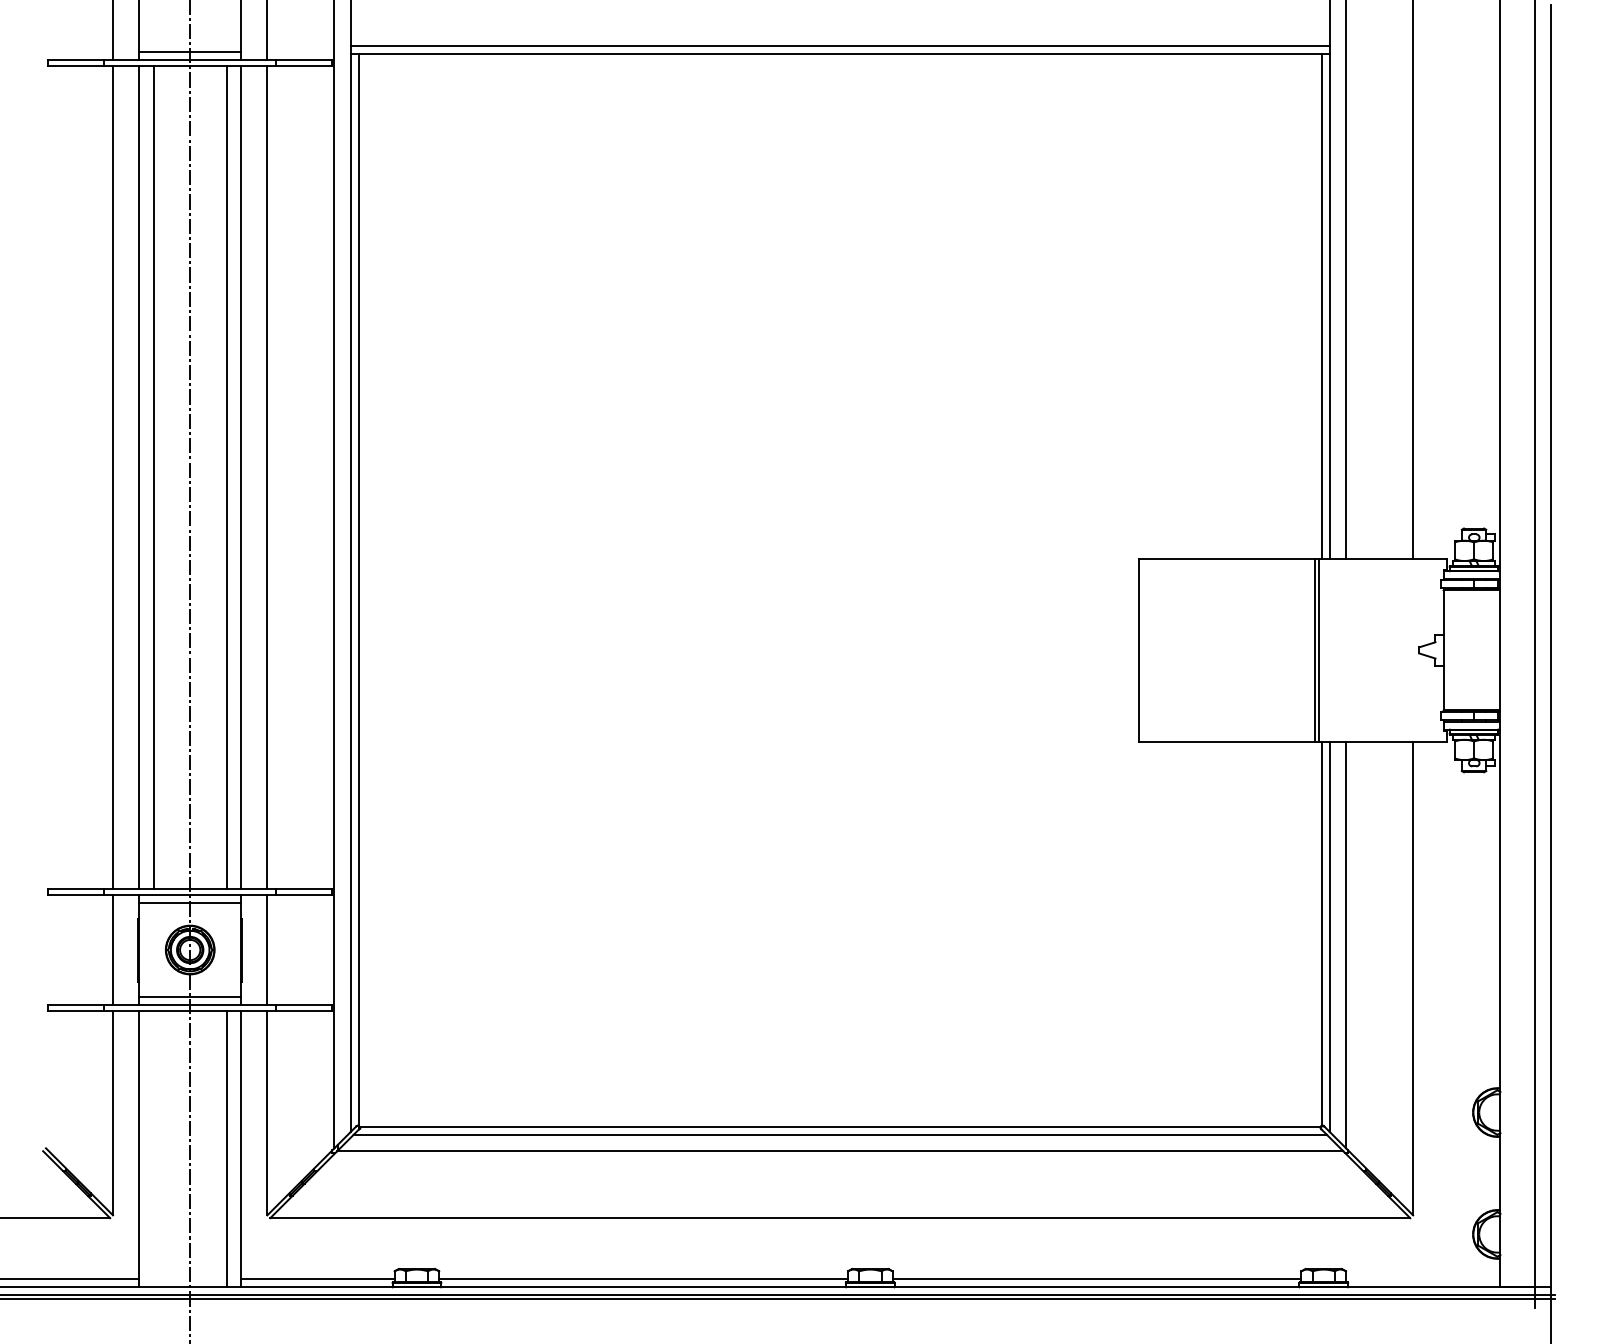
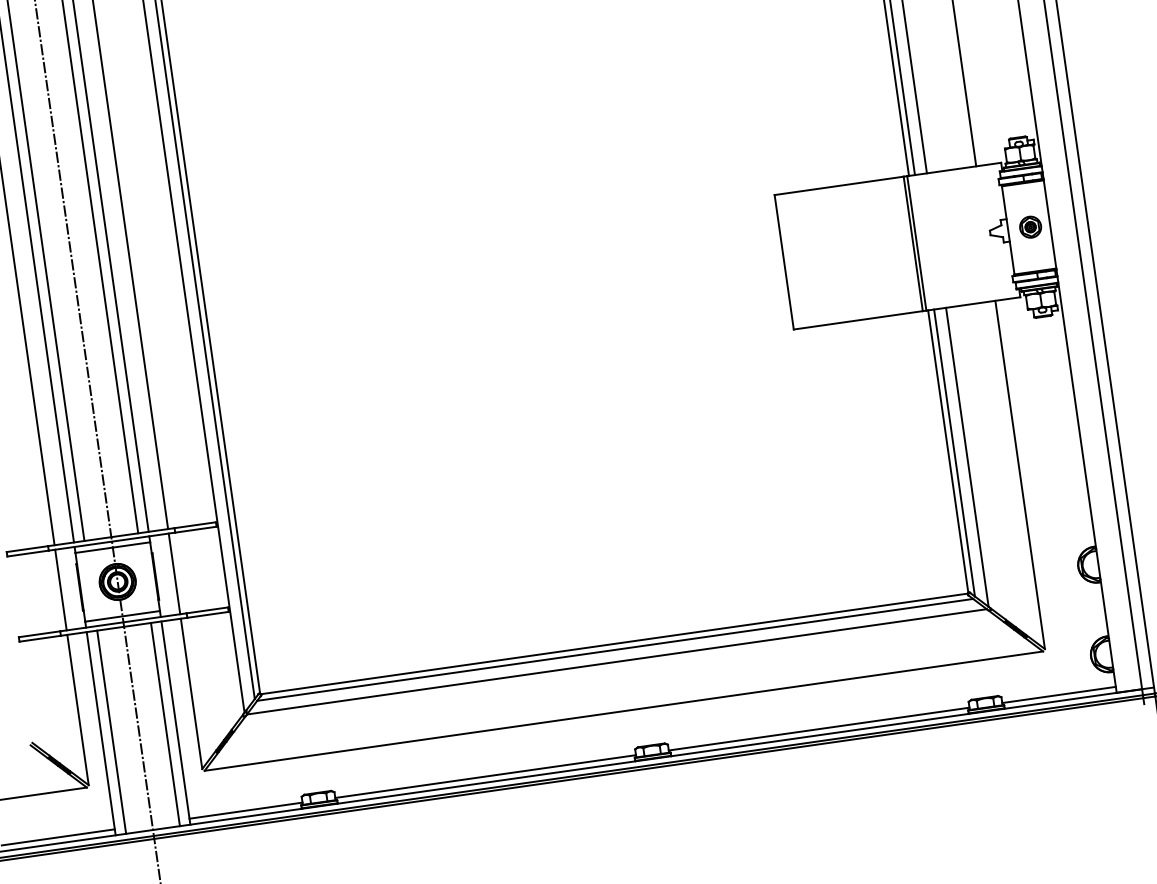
part: (1474, 650) -> (1030, 227), added
line: (153, 1148) -> (111, 731), added
line: (1423, 1279) -> (1059, 695), added

